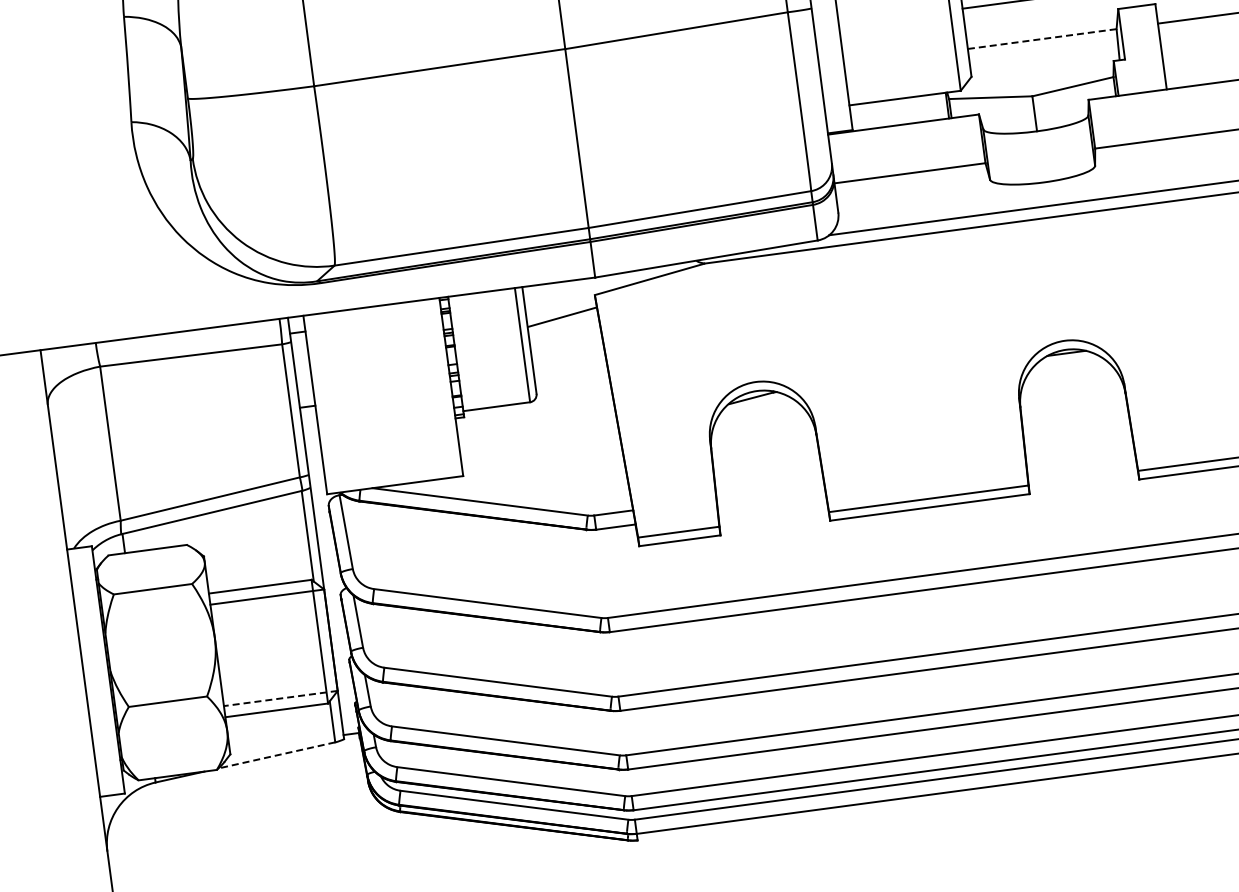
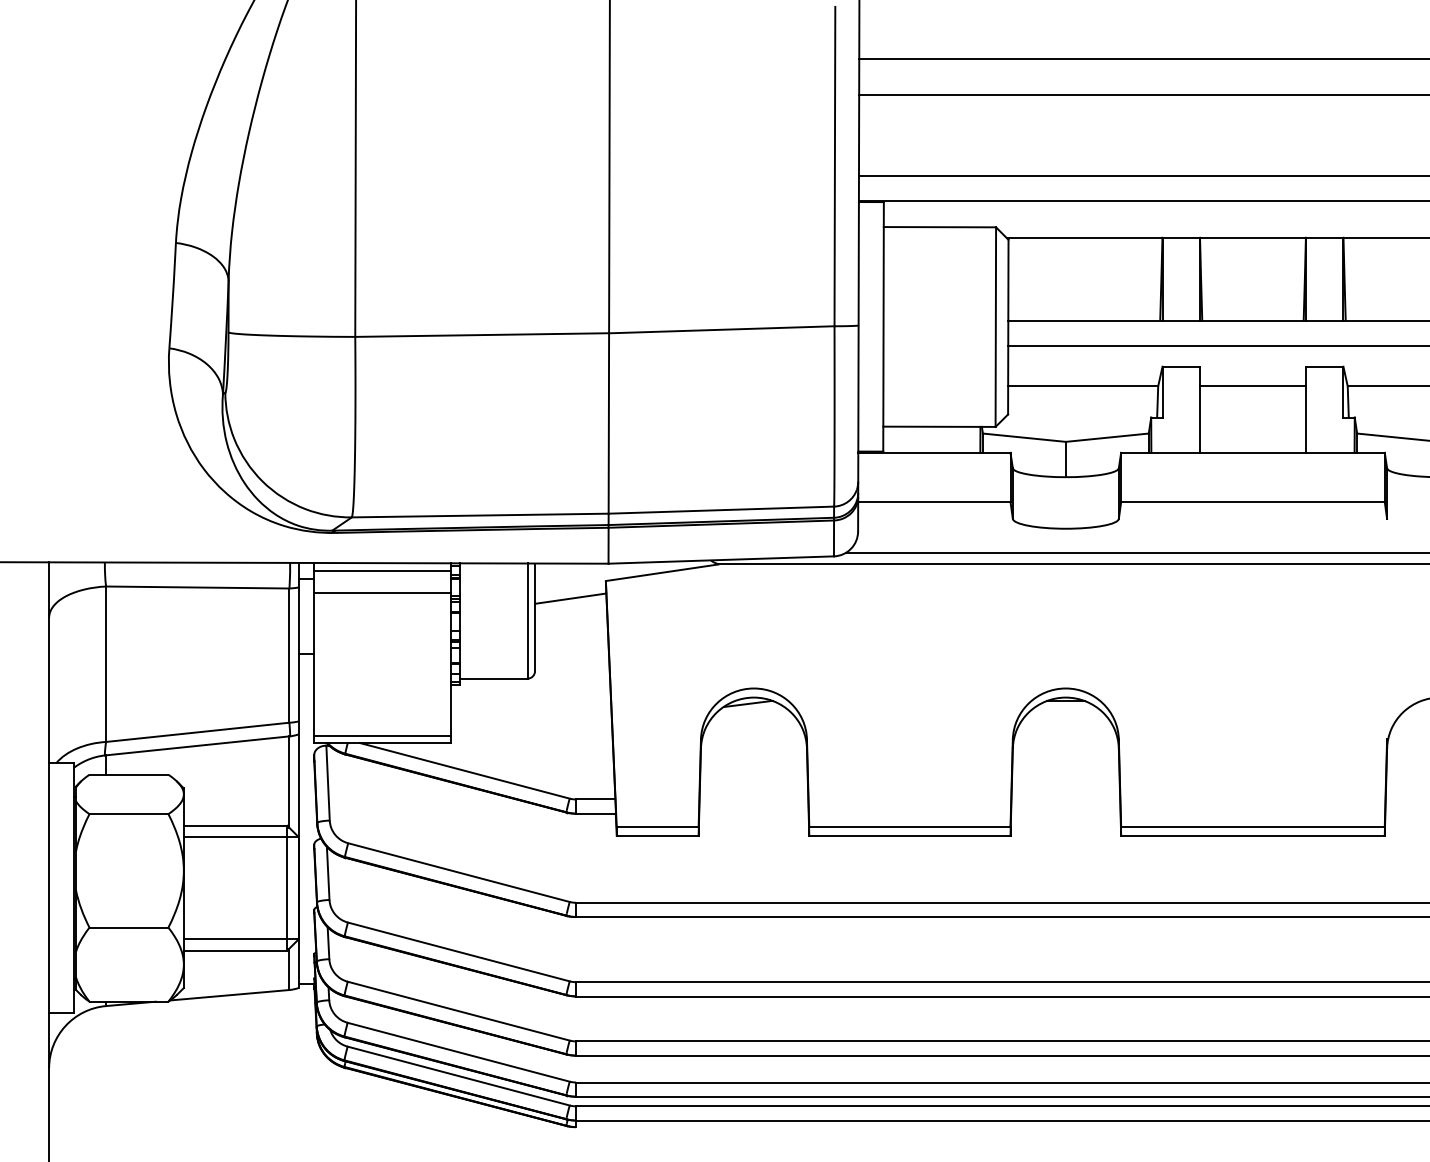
line: (1041, 39) -> (1082, 386), dashed -> solid
line: (372, 315) -> (382, 571), added
line: (374, 336) -> (382, 592), added
line: (394, 478) -> (382, 736), added
line: (280, 698) -> (240, 939), dashed -> solid
line: (276, 755) -> (229, 995), dashed -> solid

